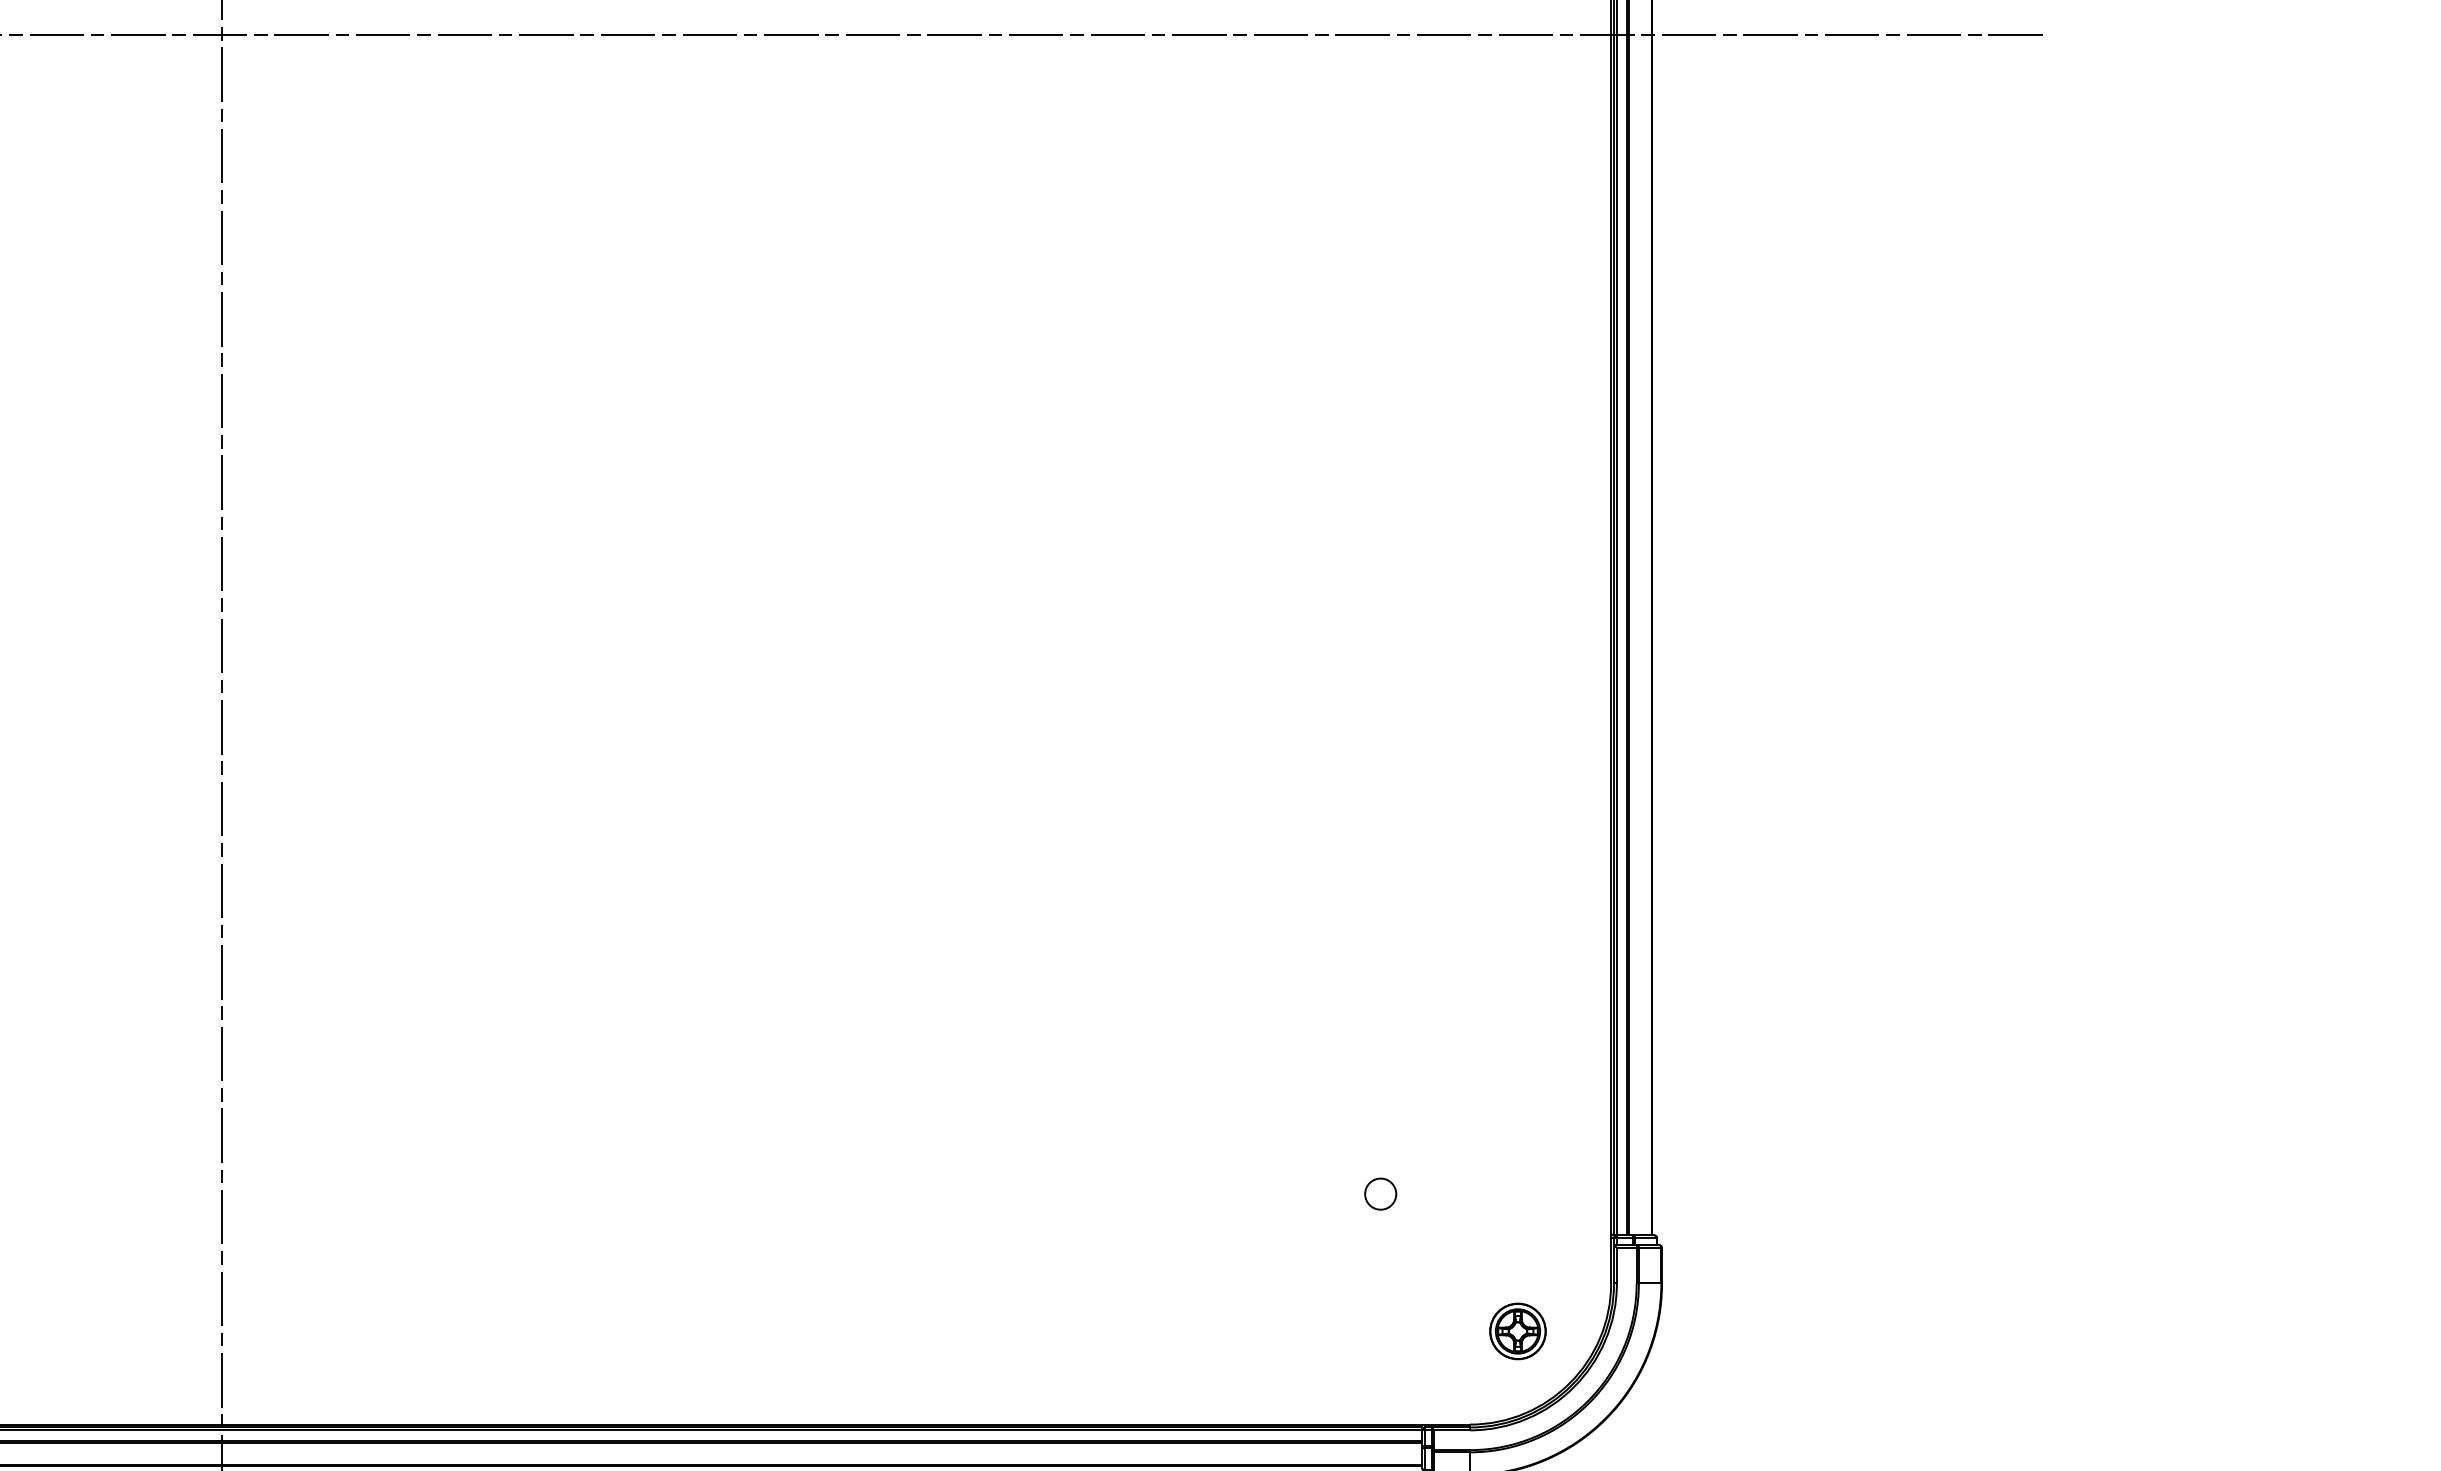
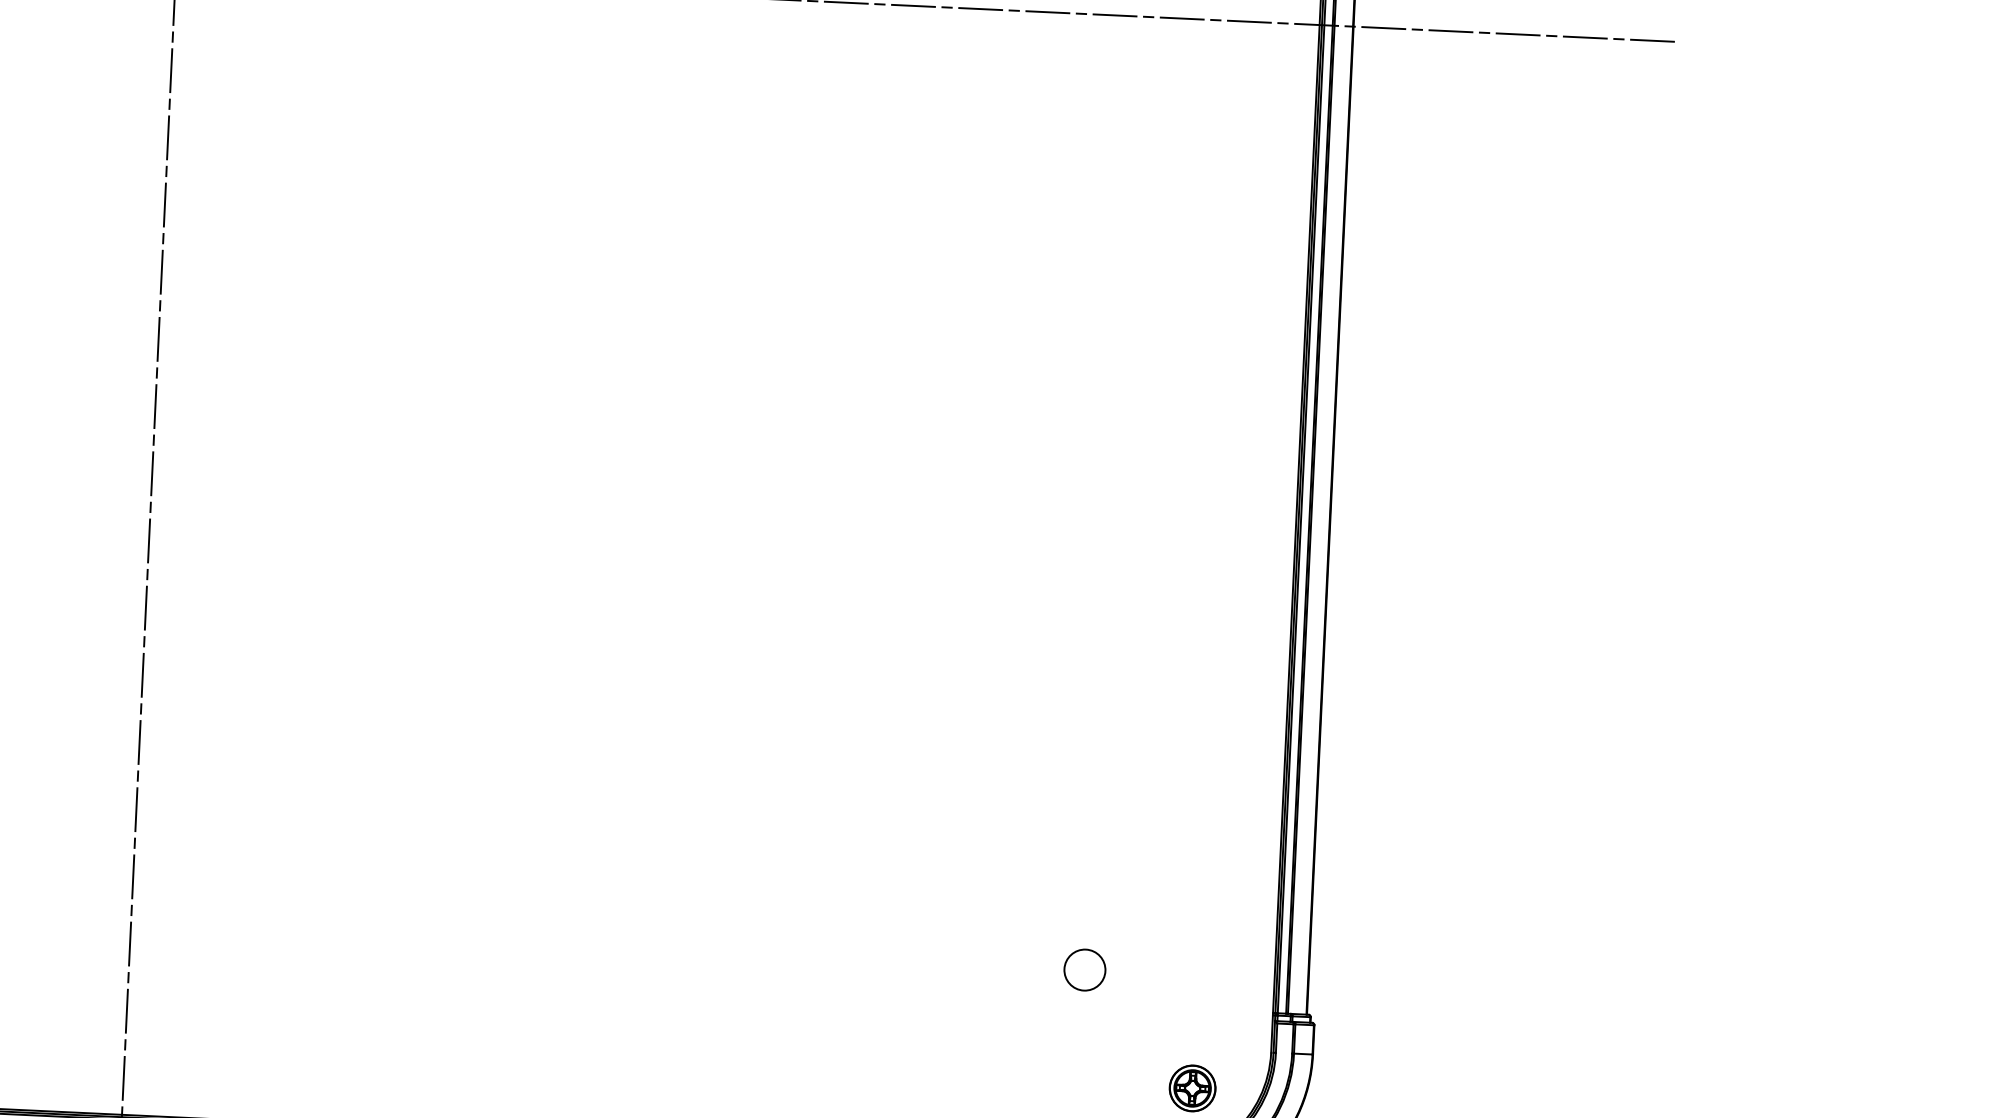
circle: (1380, 1193) -> (1084, 969), size x1.6

